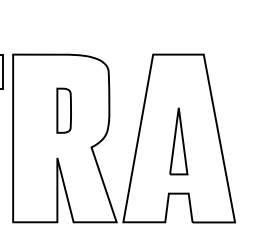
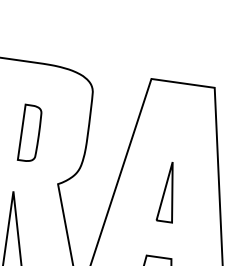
part: (179, 141) -> (169, 192), size x0.71

